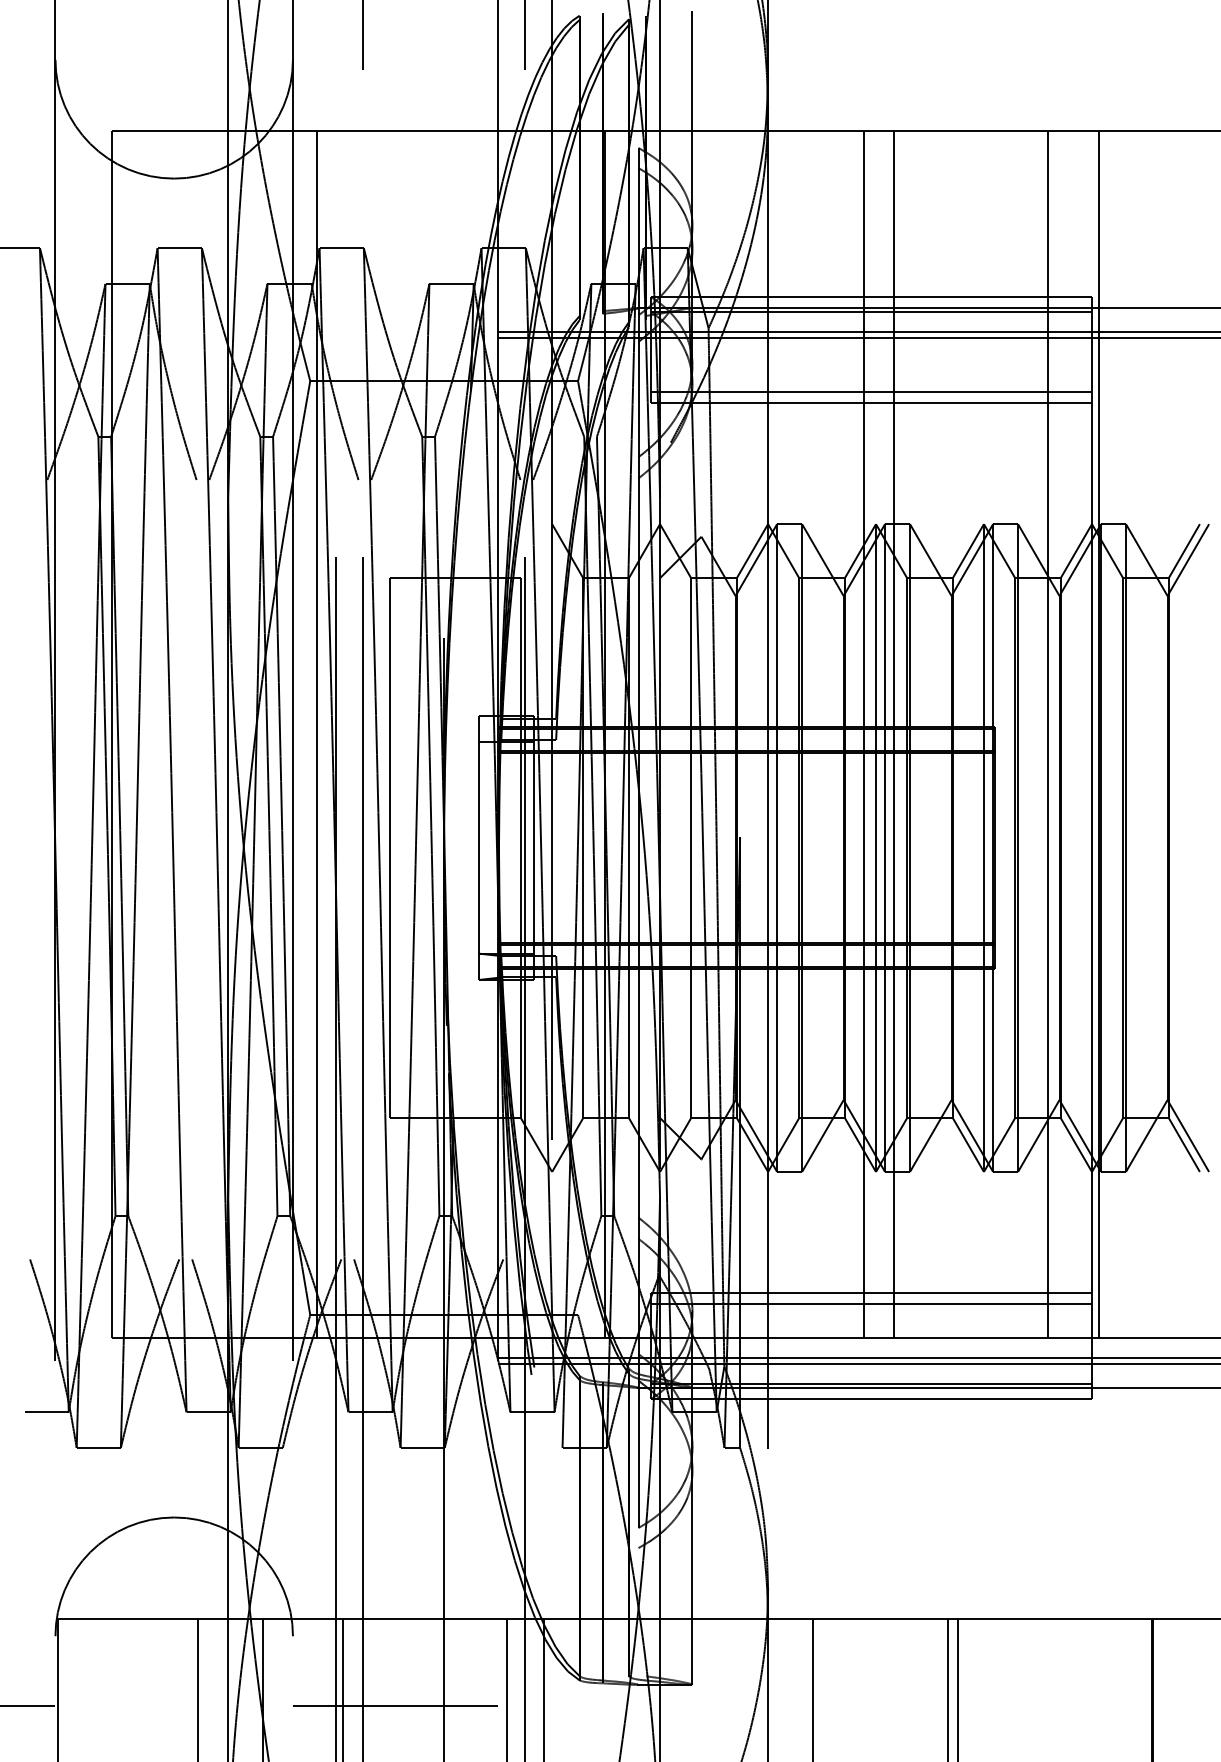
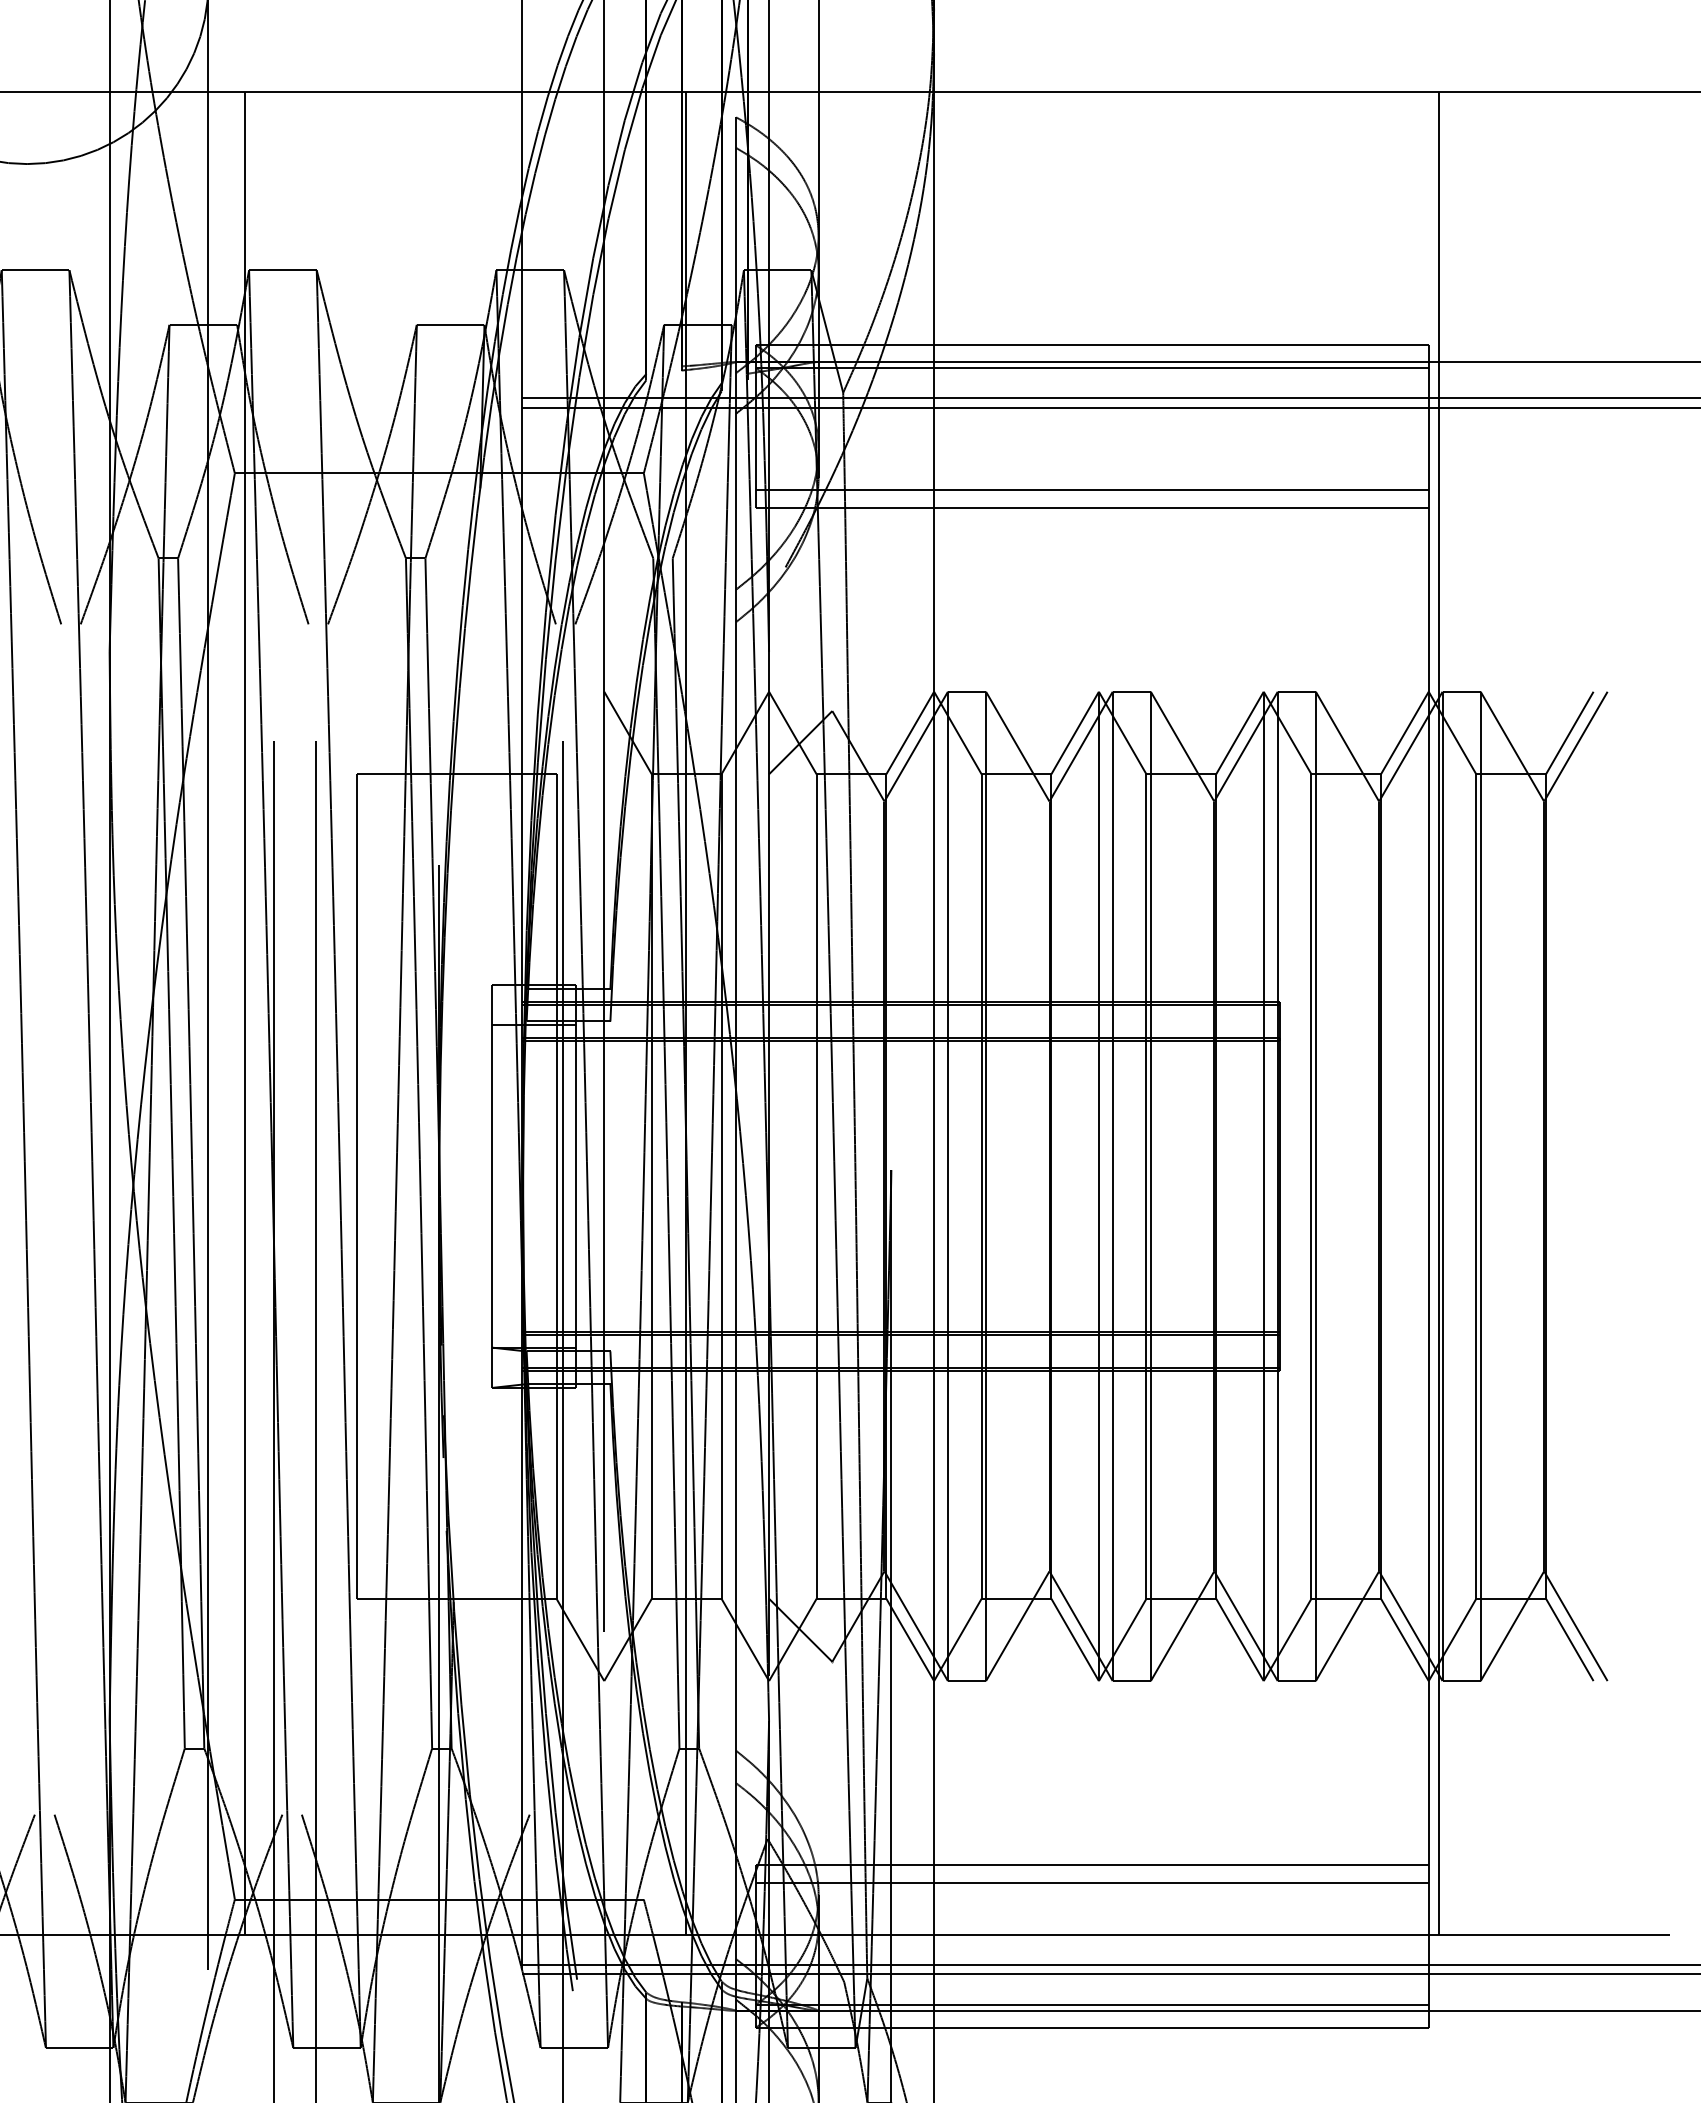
line: (864, 734) -> (1081, 1013), removed
line: (894, 734) -> (1127, 1013), removed
line: (1047, 734) -> (1360, 1013), removed

